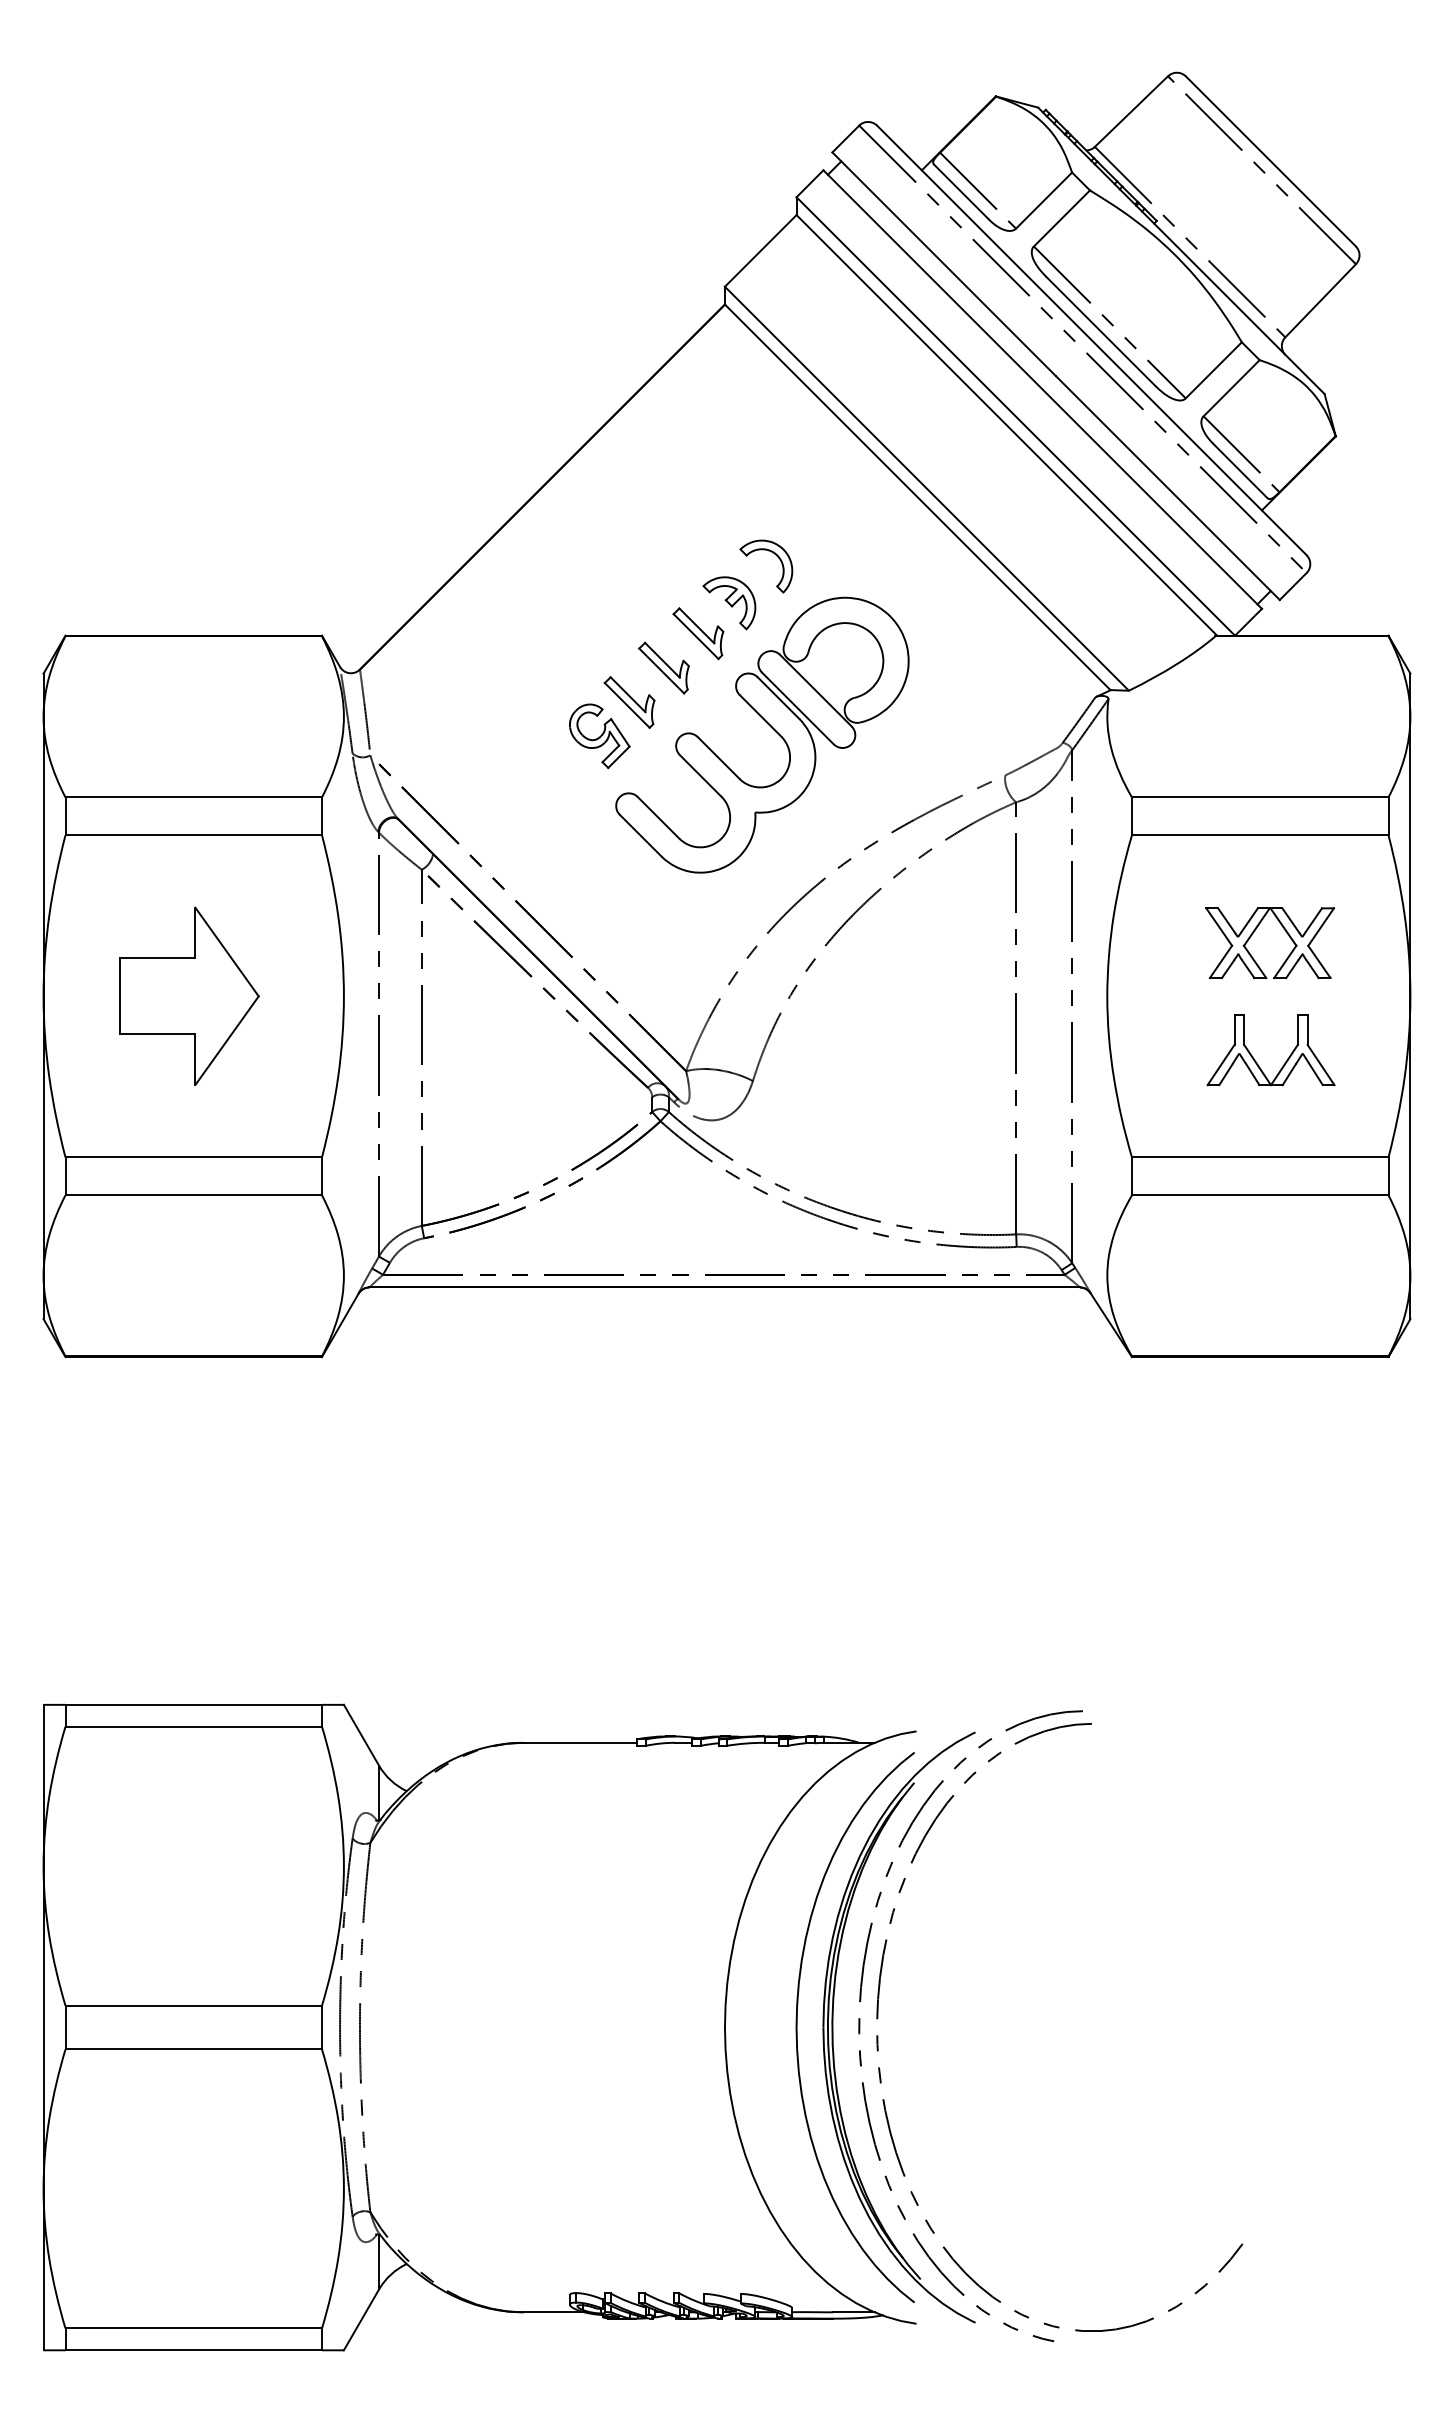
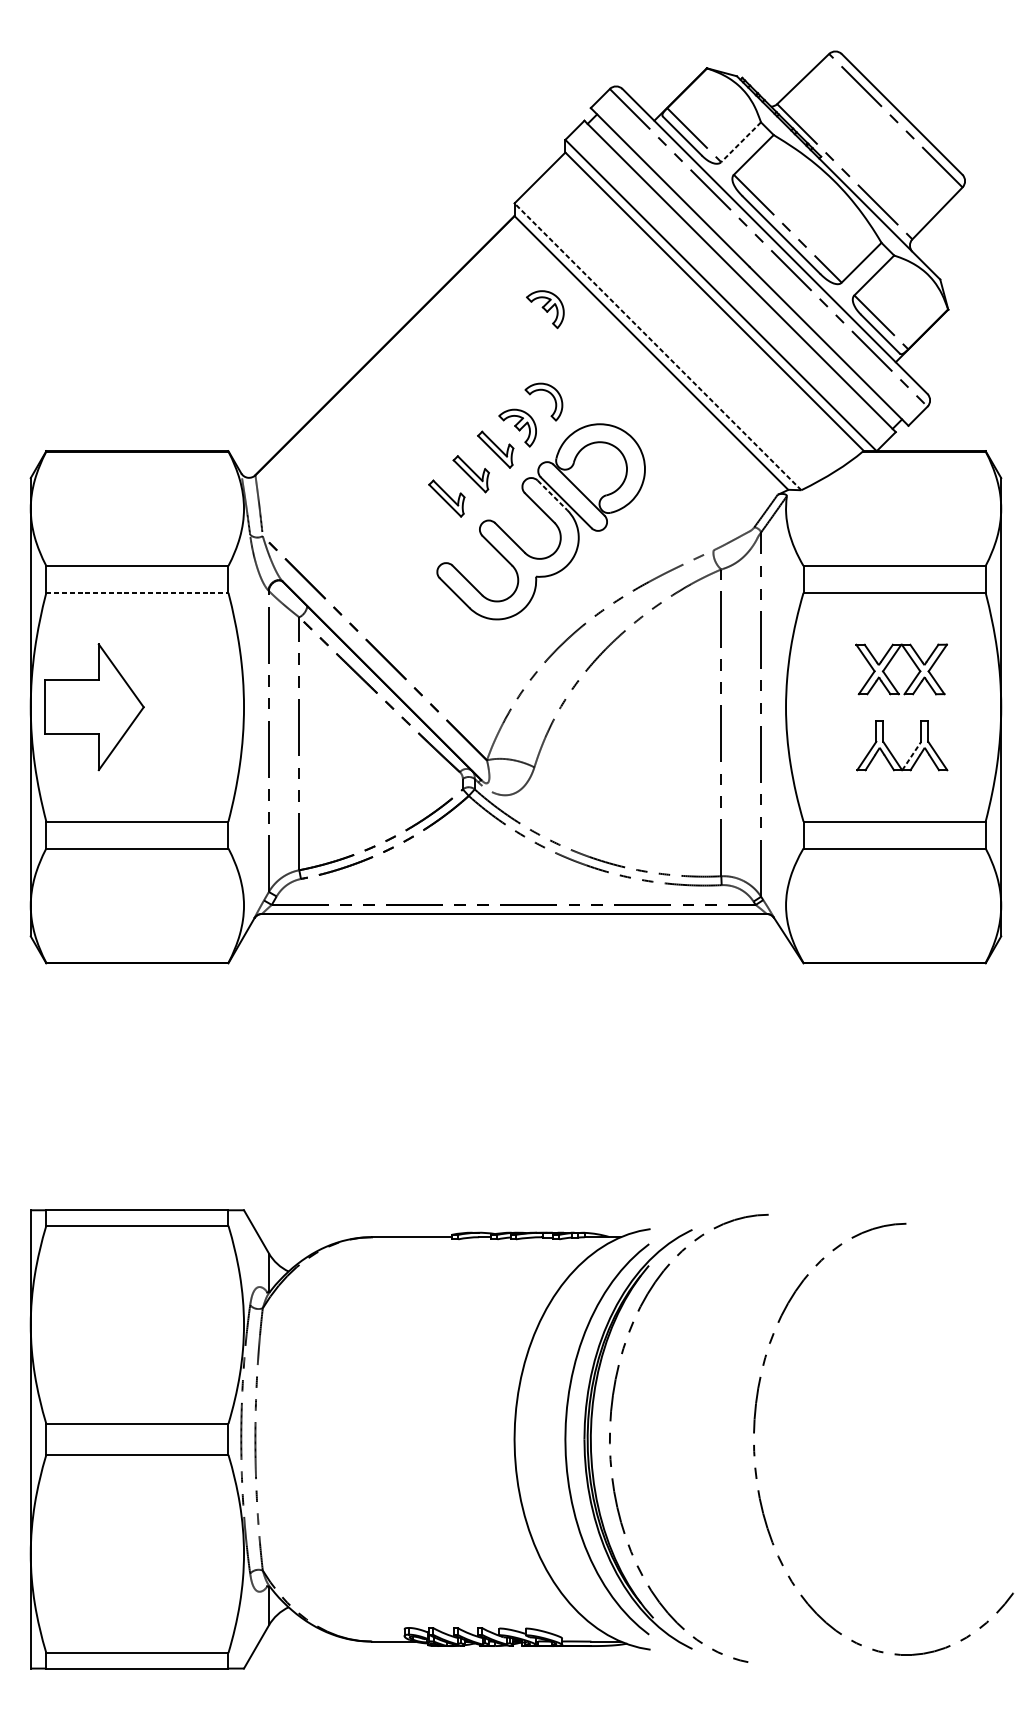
line: (1044, 200) -> (741, 142), solid -> dashed
part: (768, 436) -> (545, 309), added
line: (926, 488) -> (657, 346), solid -> dashed
line: (778, 698) -> (552, 495), solid -> dashed
part: (599, 736) -> (425, 522), removed
line: (194, 835) -> (137, 593), solid -> dashed
part: (189, 995) -> (94, 706), moved
line: (1284, 1064) -> (911, 755), solid -> dashed
curve: (878, 2035) -> (754, 1445), moved

